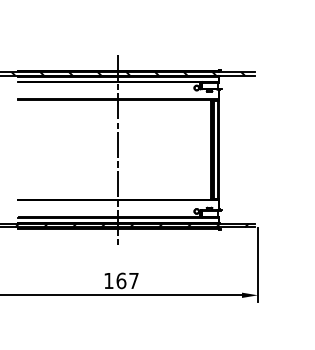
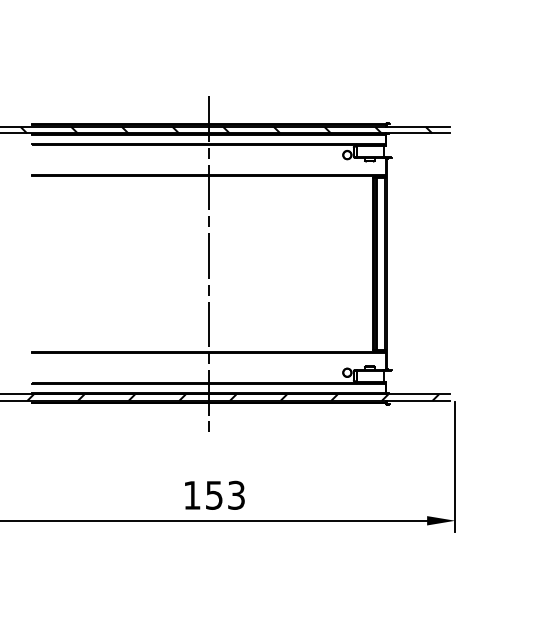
text: (127, 280) -> (225, 494), 167 -> 153

